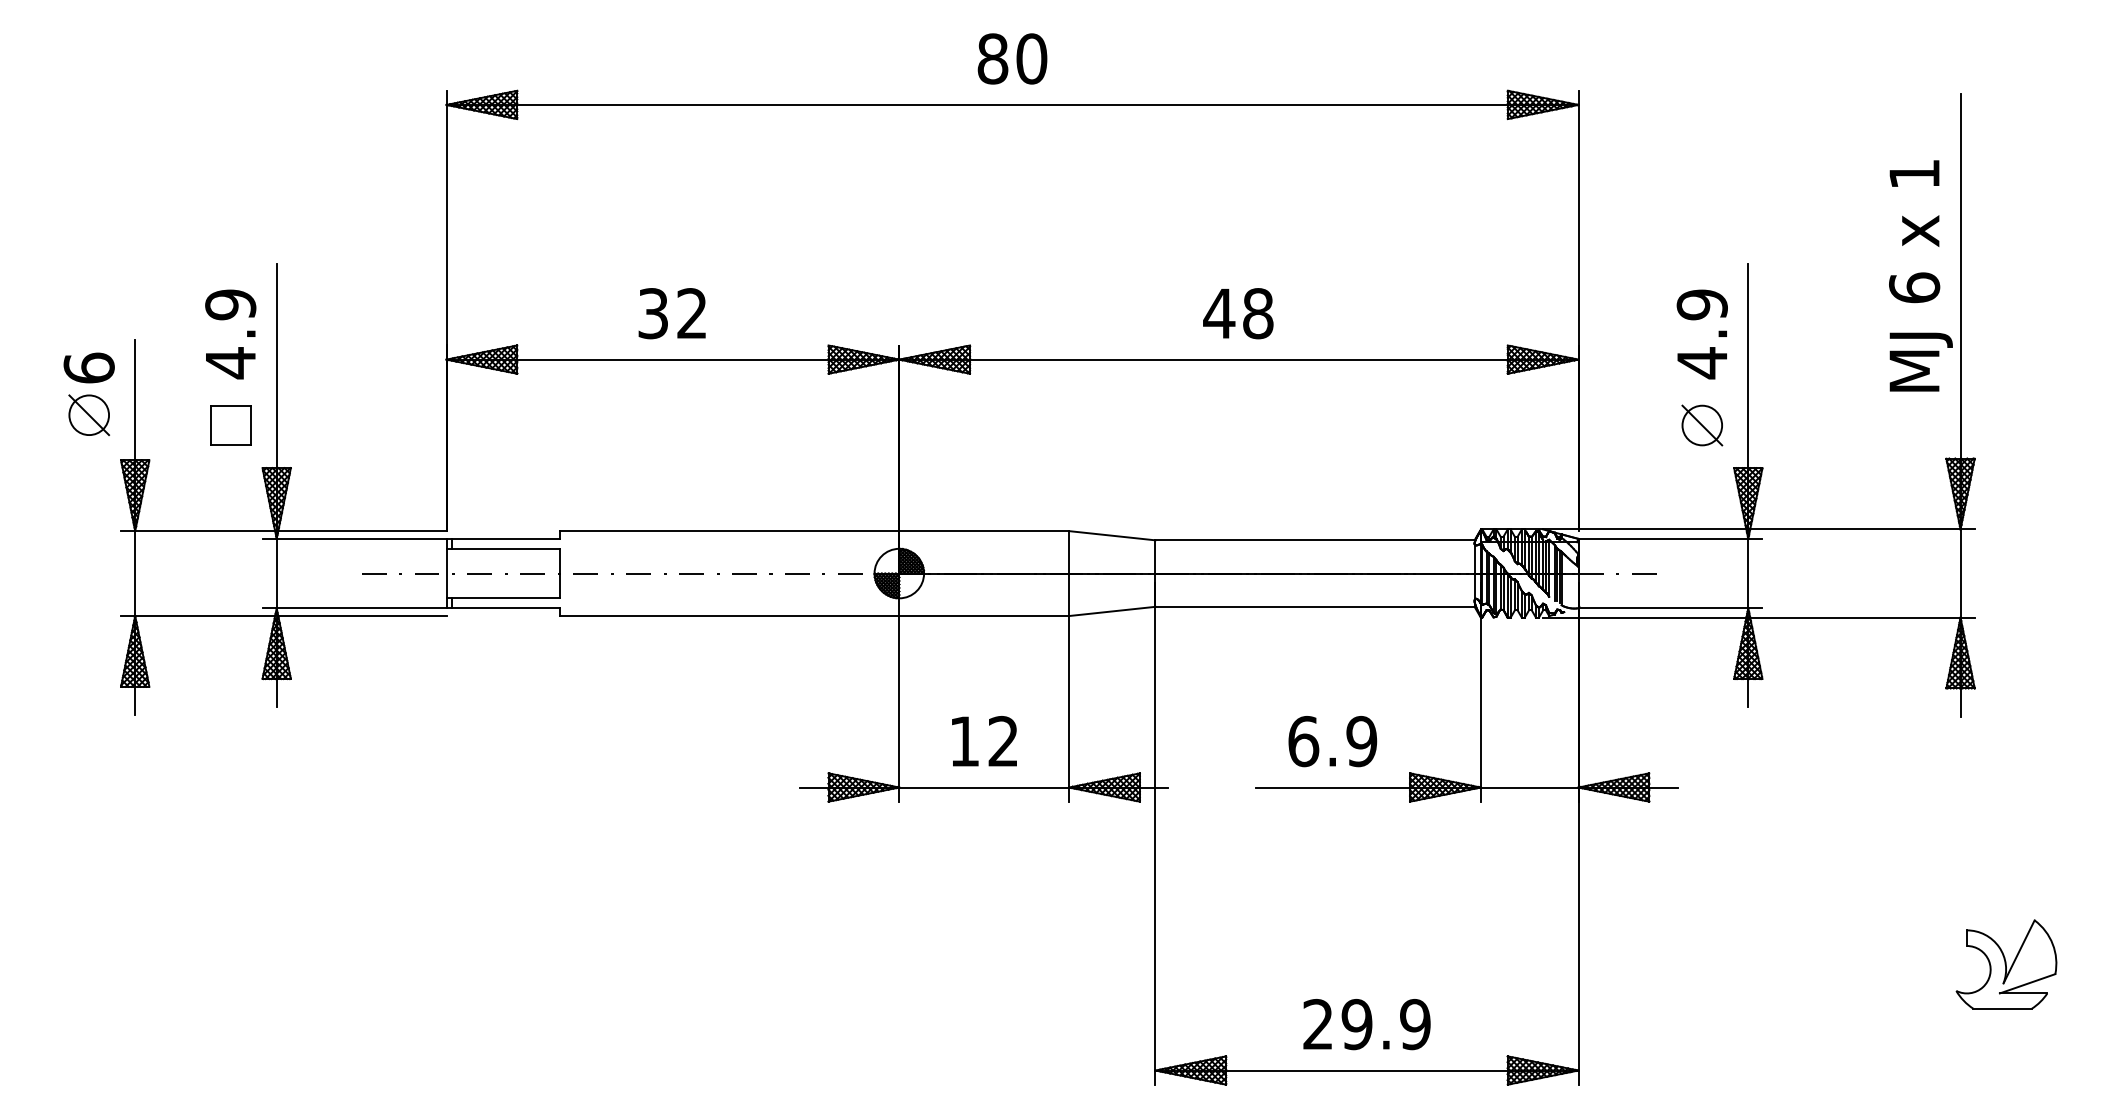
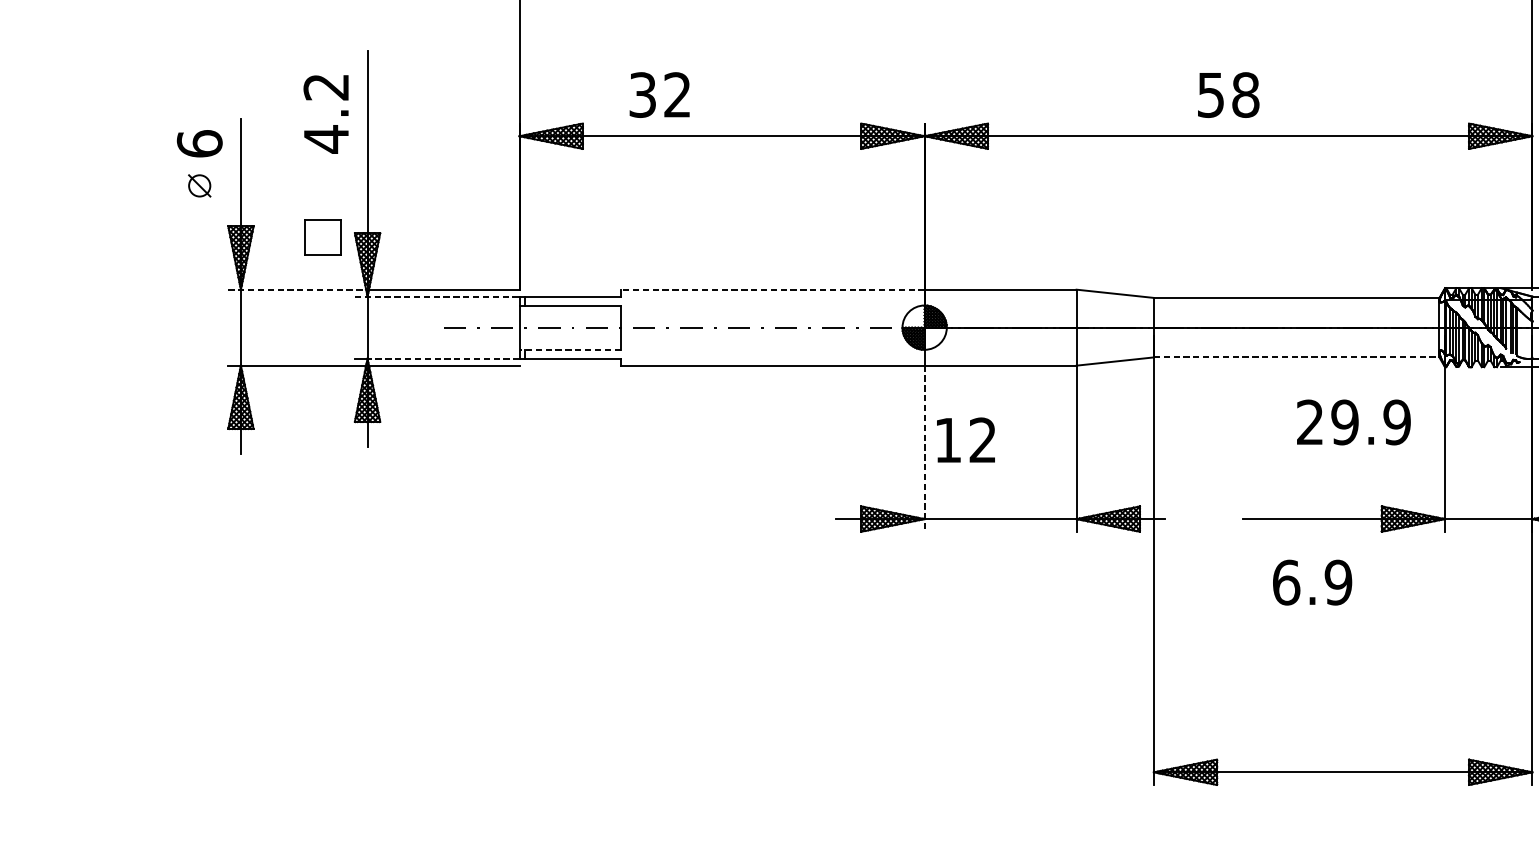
text: (230, 304) -> (326, 86), 4.9 -> 4.2
text: (671, 313) -> (659, 94), moved
text: (1219, 313) -> (1211, 94), 48 -> 58
part: (88, 414) -> (199, 185), size x0.6
part: (230, 425) -> (322, 237), moved
line: (198, 531) -> (297, 290), solid -> dashed
line: (729, 531) -> (772, 290), solid -> dashed
line: (354, 538) -> (437, 296), solid -> dashed
line: (503, 598) -> (570, 349), solid -> dashed
line: (1315, 606) -> (1297, 357), solid -> dashed
line: (361, 608) -> (443, 358), solid -> dashed
line: (899, 708) -> (924, 448), solid -> dashed
text: (984, 741) -> (965, 440), moved
text: (1332, 741) -> (1312, 582), moved
text: (1366, 1024) -> (1353, 422), moved

